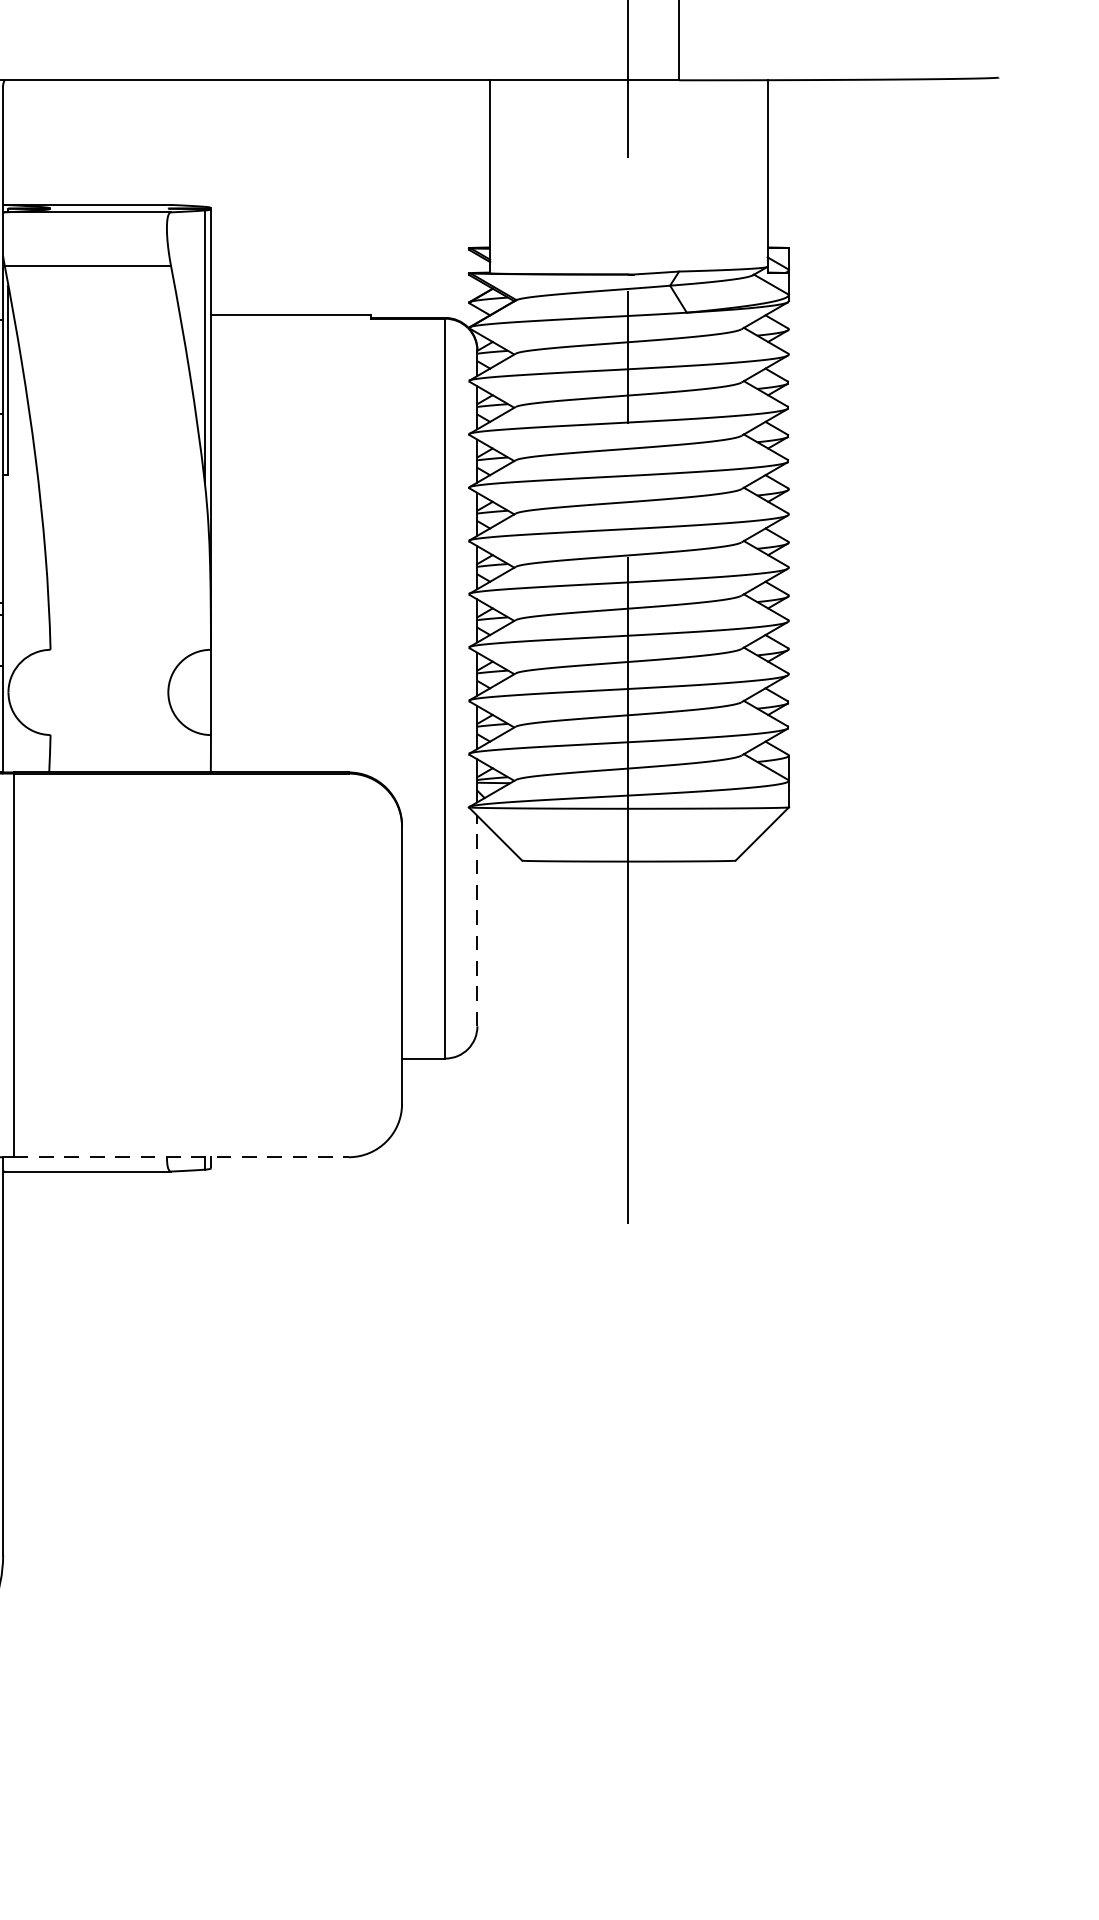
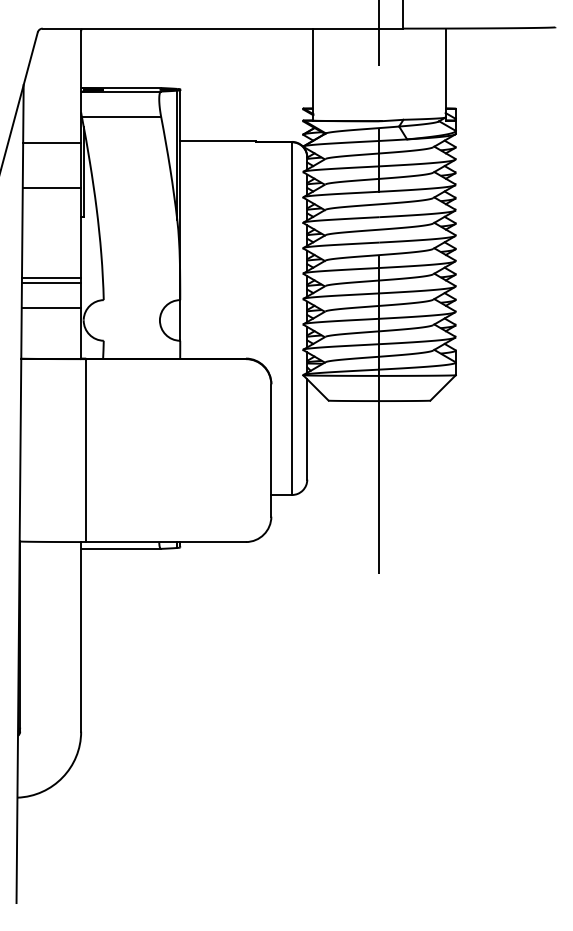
line: (477, 919) -> (307, 428), dashed -> solid
line: (182, 1158) -> (166, 542), dashed -> solid

